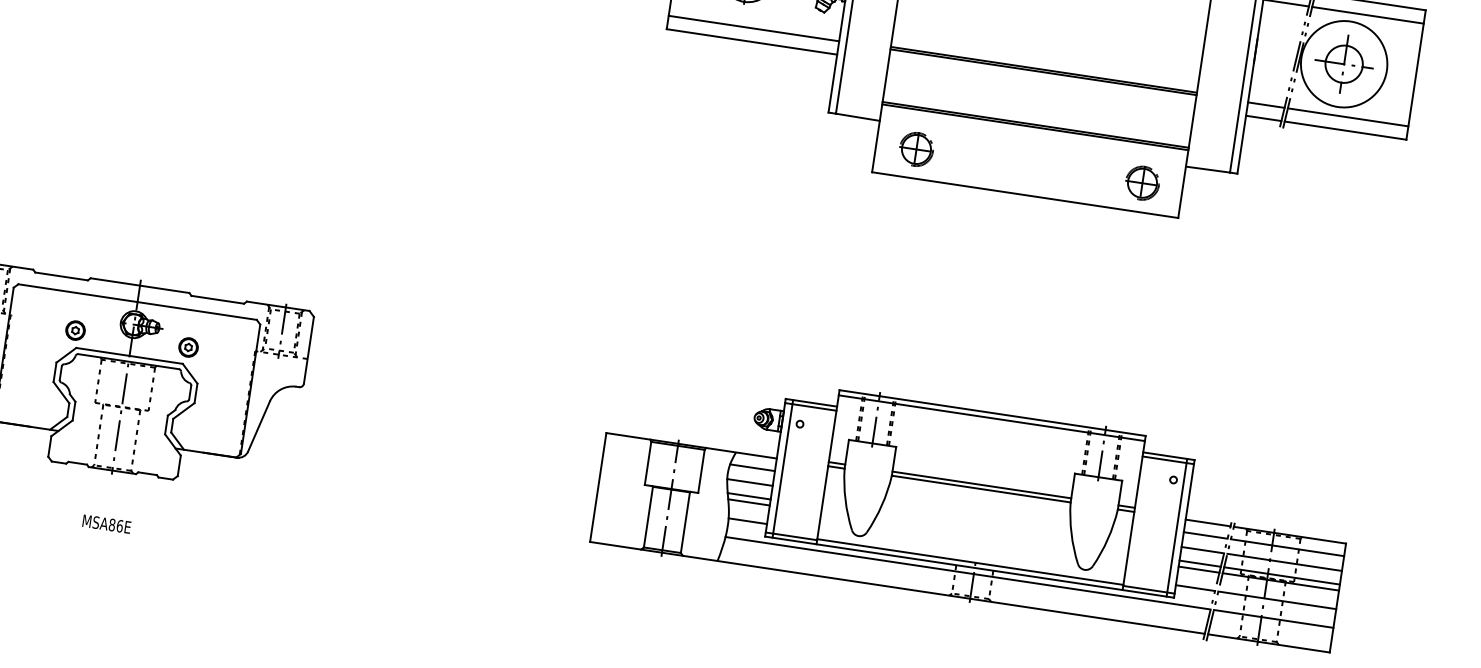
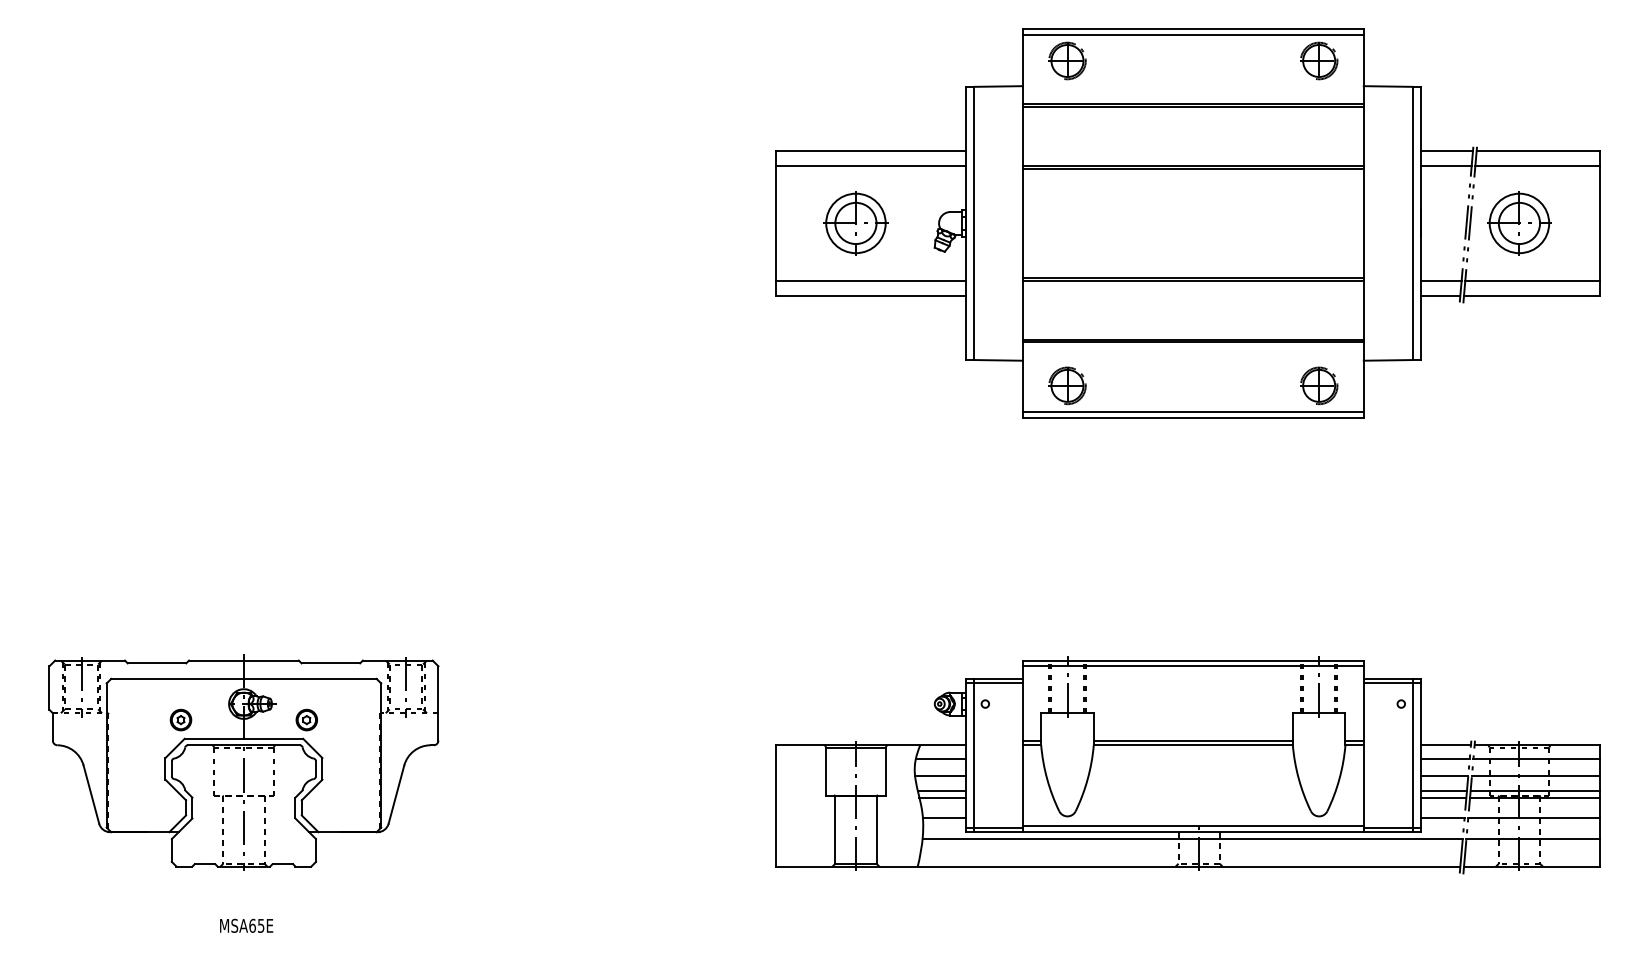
circle: (1344, 64) -> (1519, 223), size x0.62
line: (1025, 190) -> (1192, 412), added
text: (115, 525) -> (256, 925), MSA86E -> MSA65E

